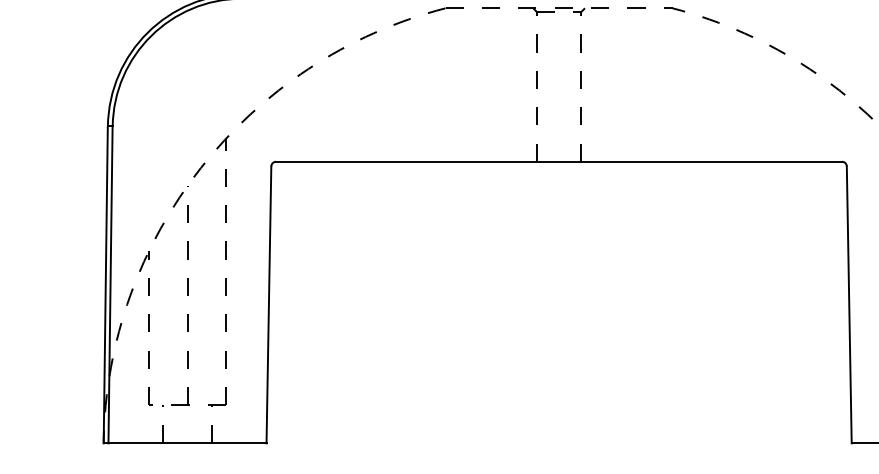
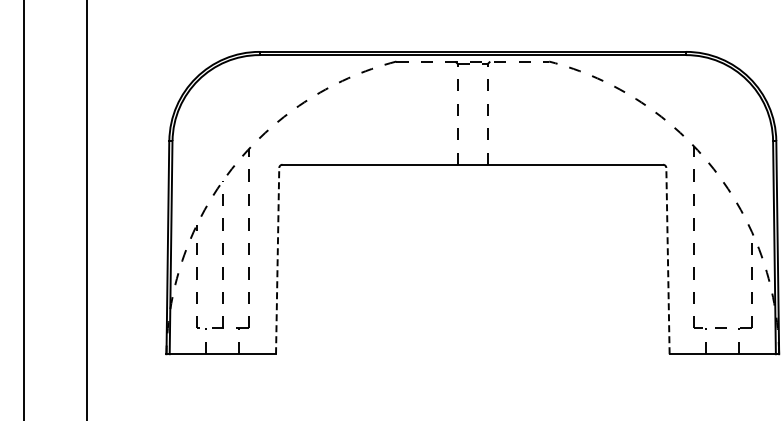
line: (268, 304) -> (277, 260), solid -> dashed
line: (848, 304) -> (667, 260), solid -> dashed

